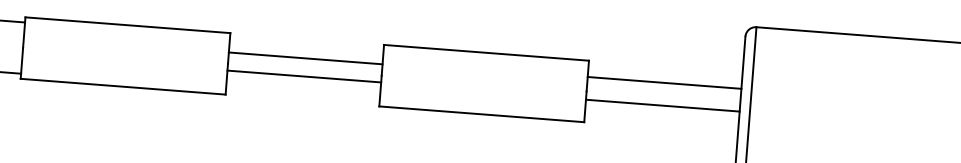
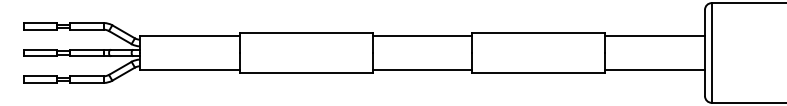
line: (305, 58) -> (422, 69), moved
line: (304, 76) -> (422, 36), moved
line: (665, 82) -> (655, 69), moved
line: (663, 105) -> (655, 36), moved

